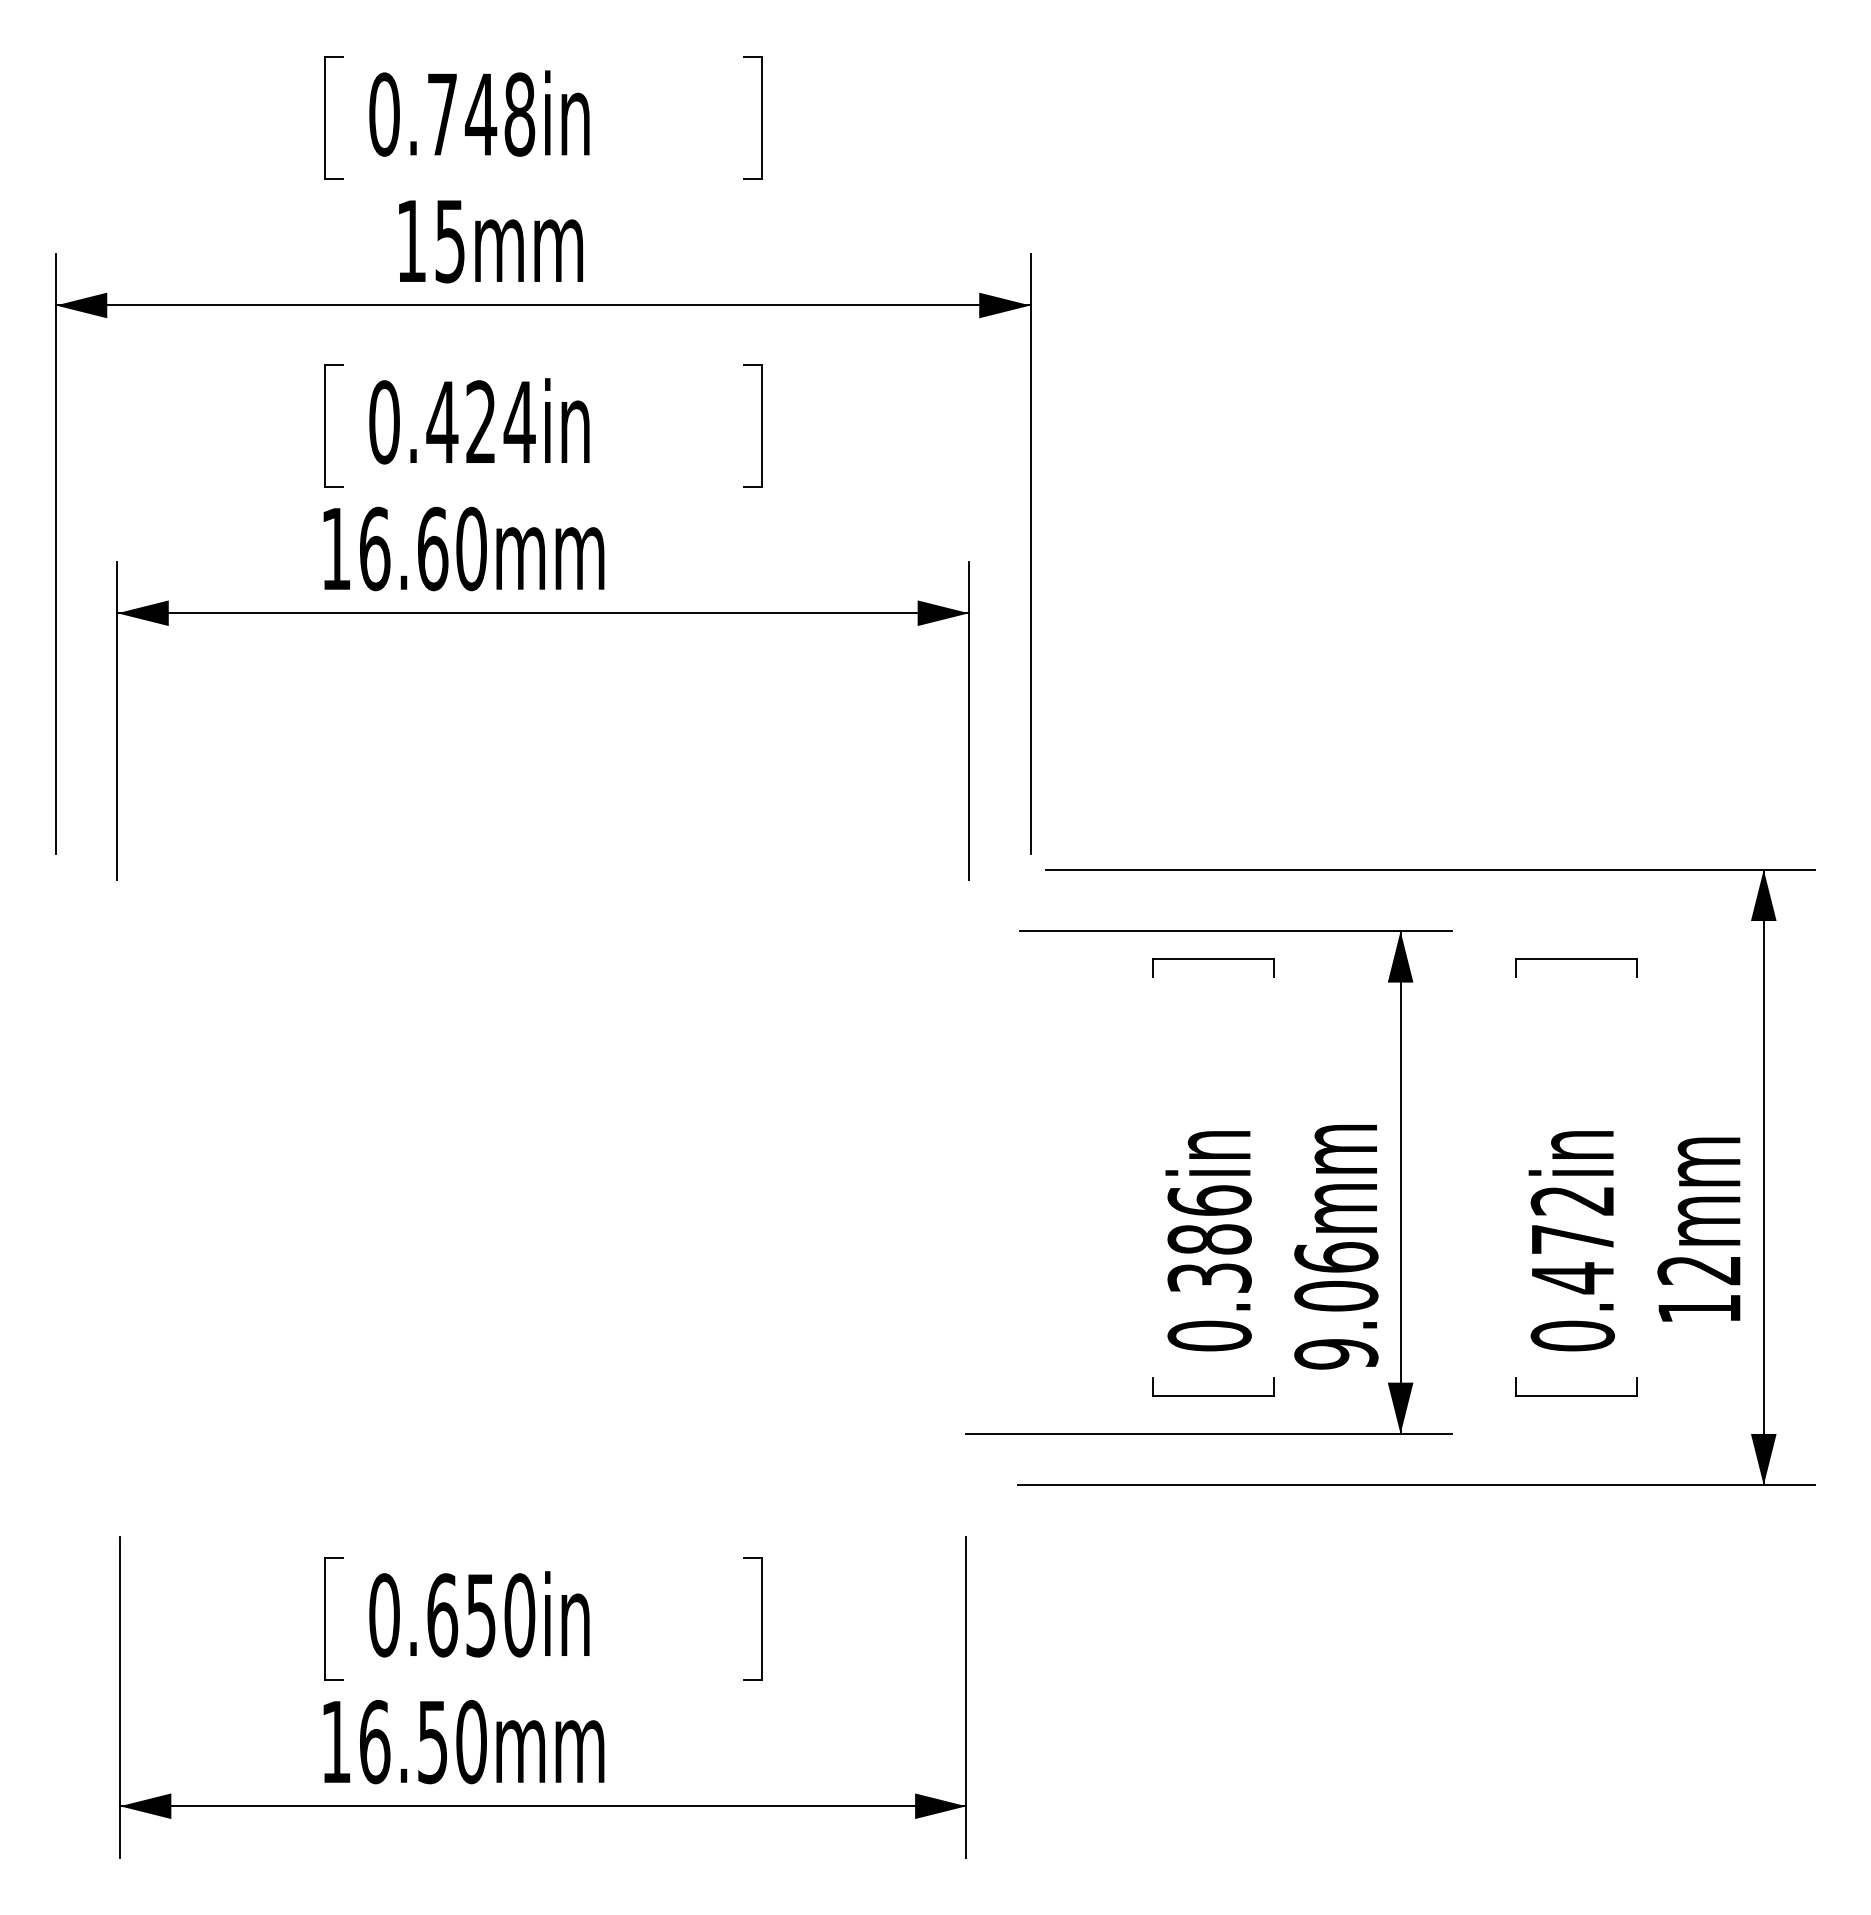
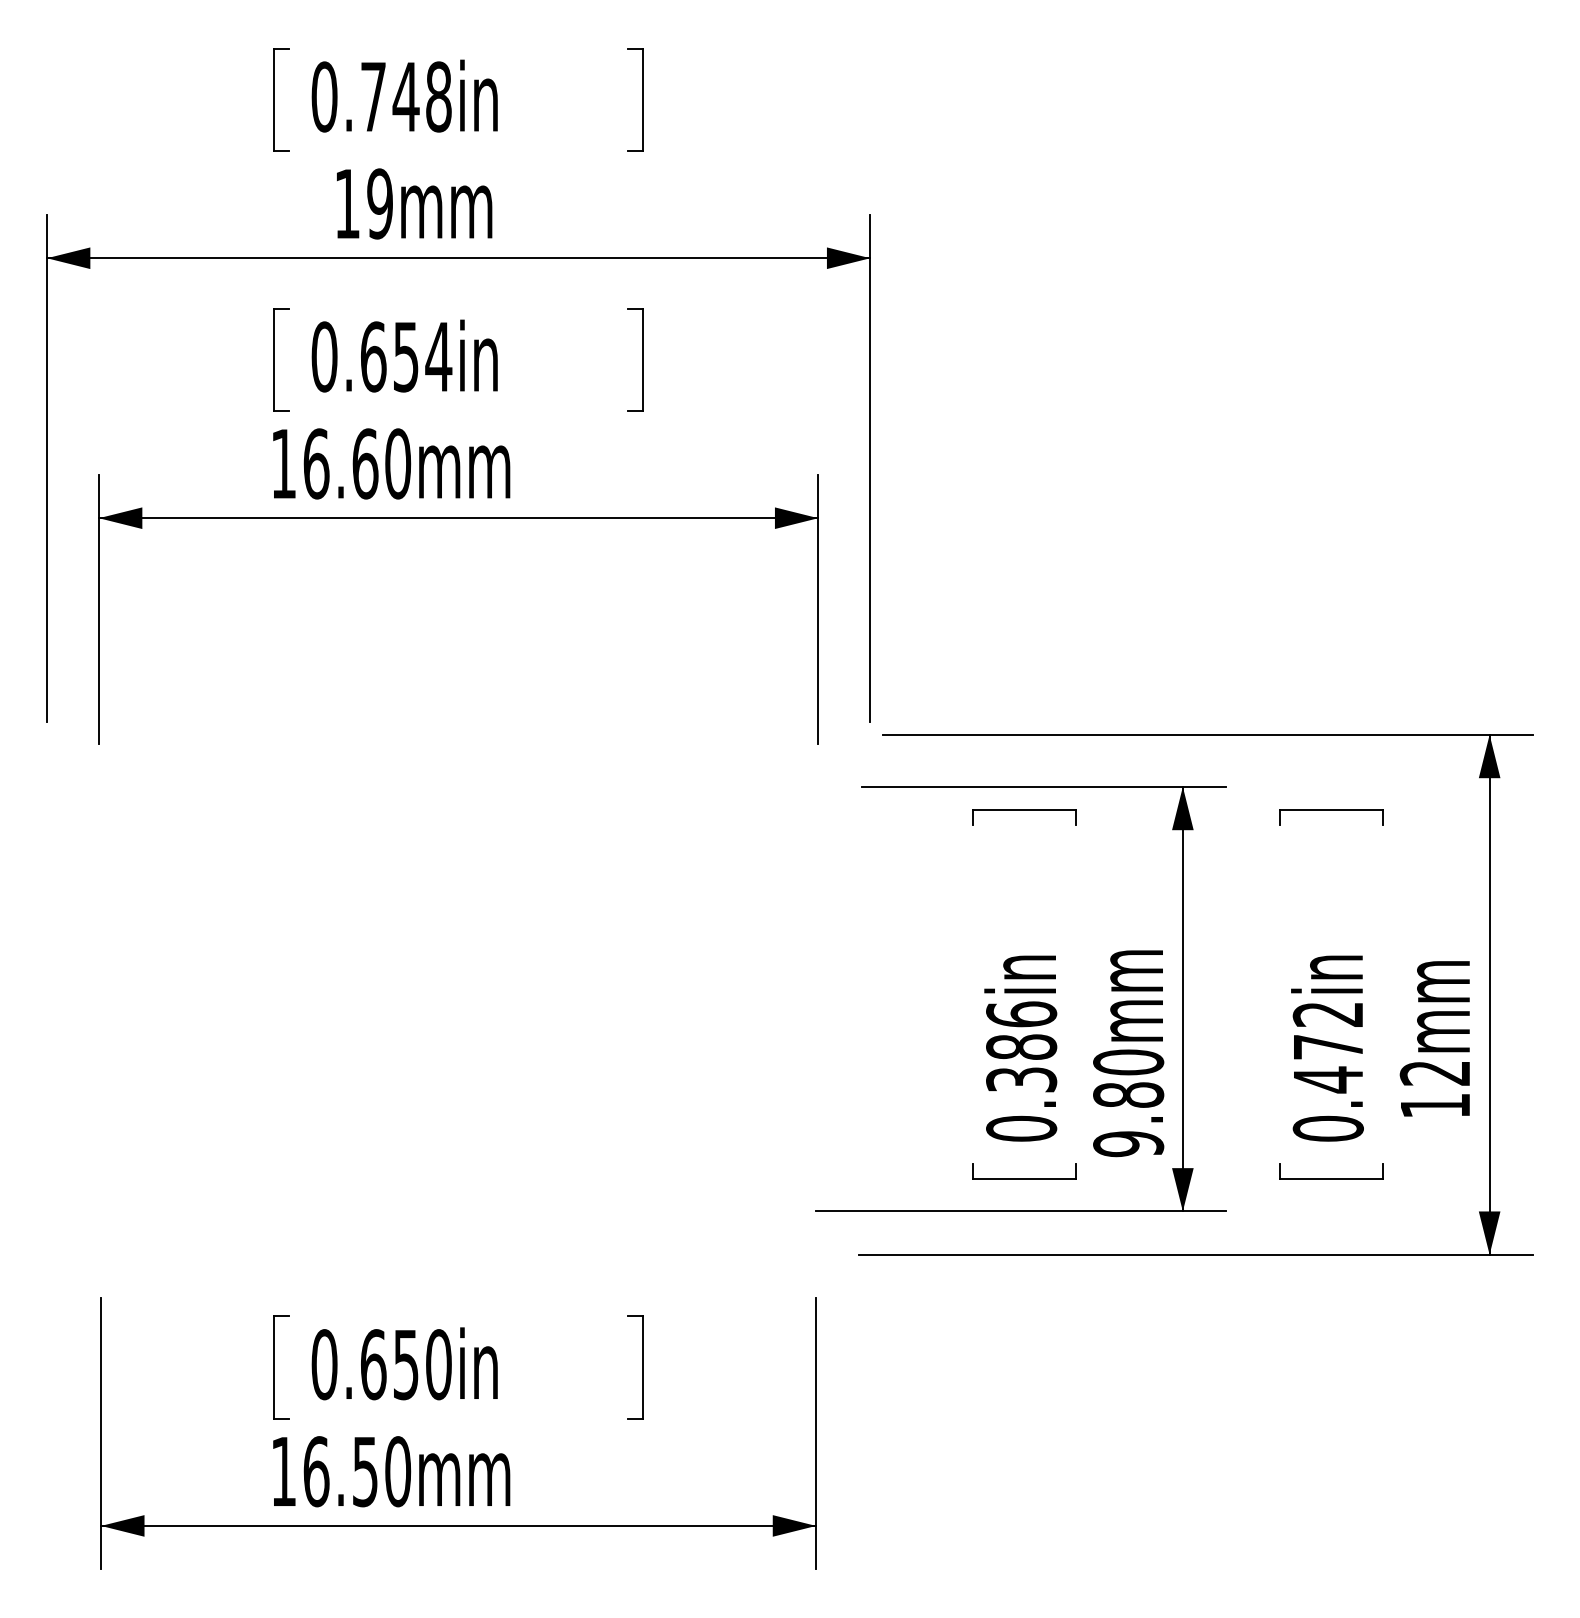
text: (450, 241) -> (380, 204), 15mm -> 19mm
text: (460, 422) -> (388, 357), 0.424in -> 0.654in
text: (1336, 1276) -> (1128, 1078), 9.06mm -> 9.80mm

